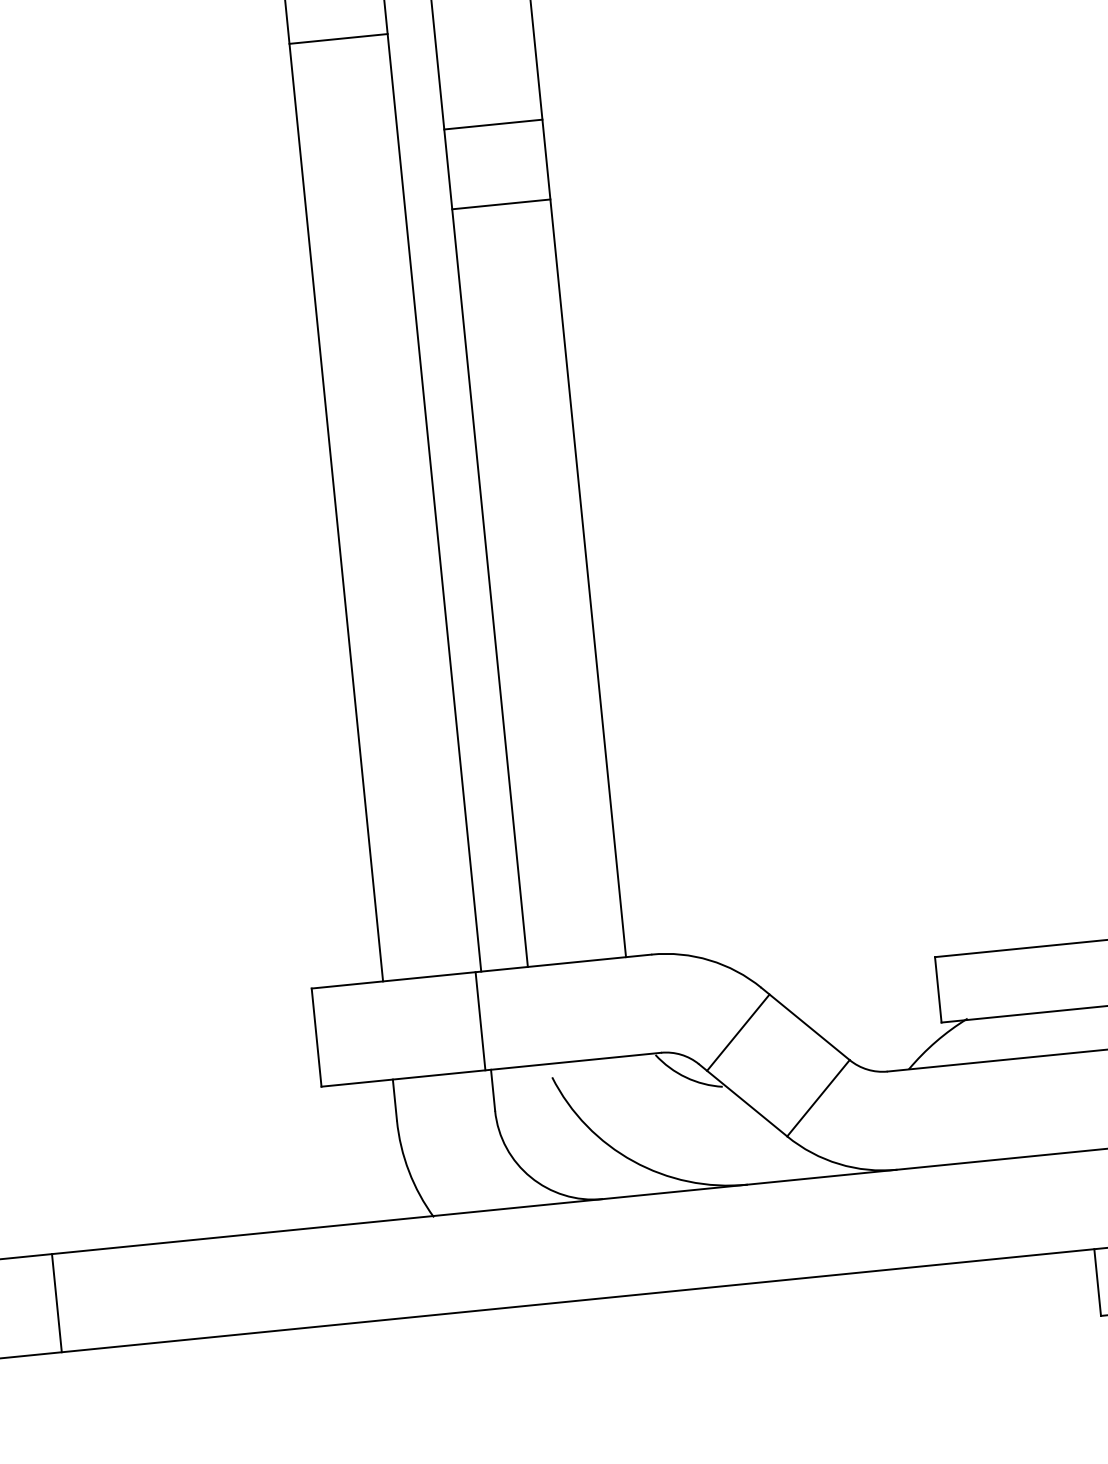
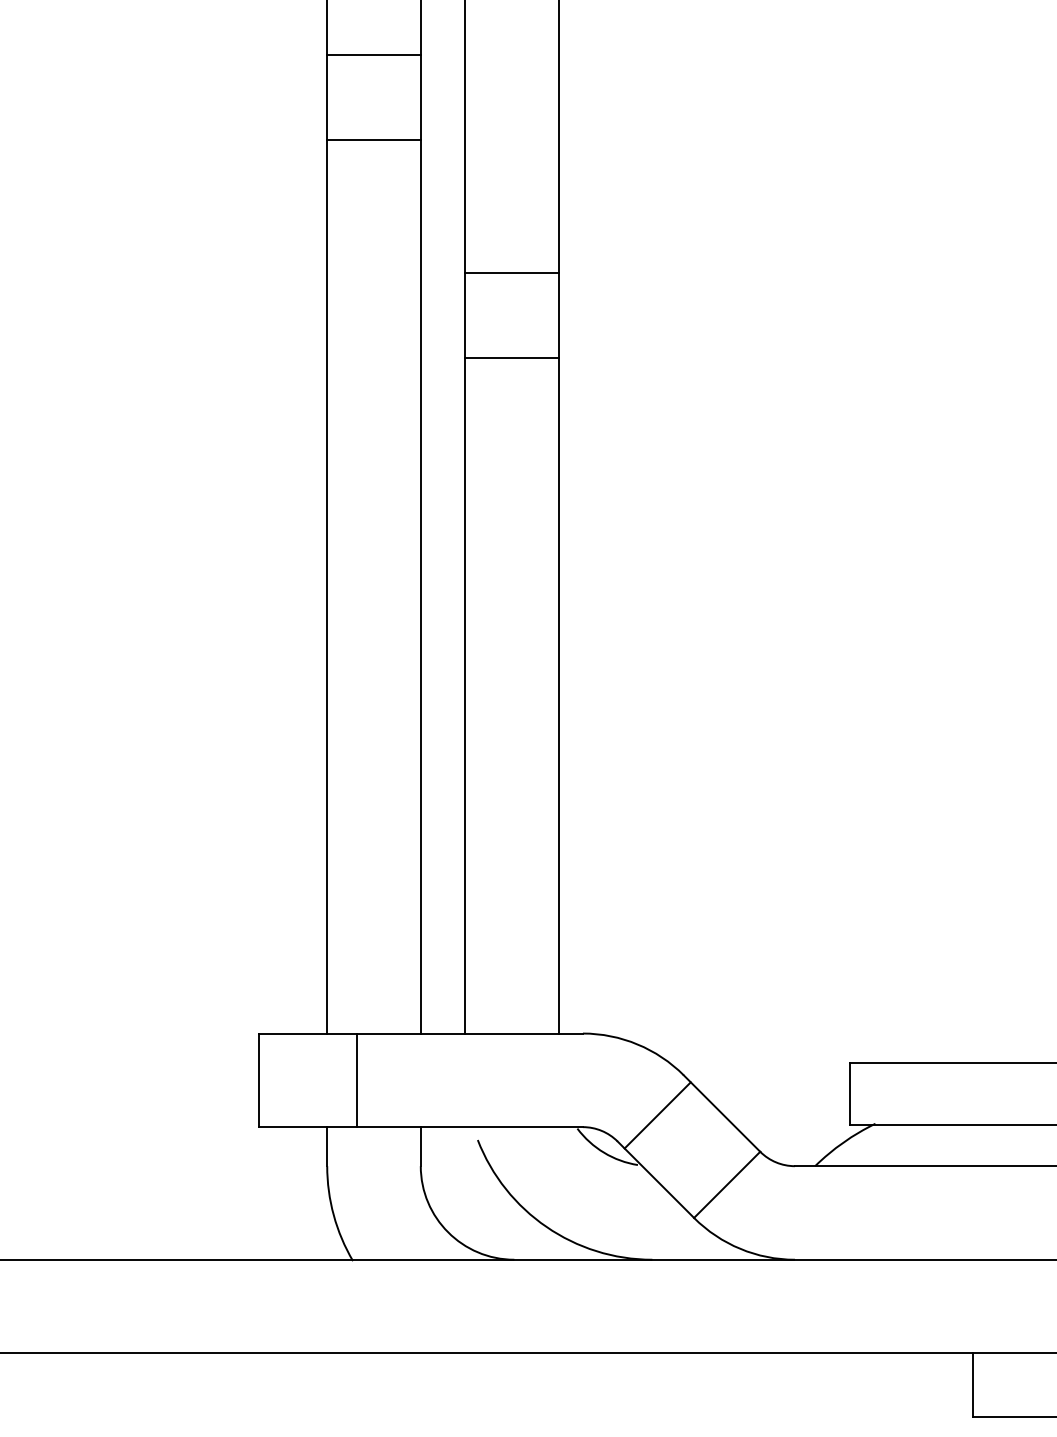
line: (492, 124) -> (511, 273), moved
line: (500, 204) -> (511, 358), moved
line: (480, 1021) -> (357, 1080), moved

